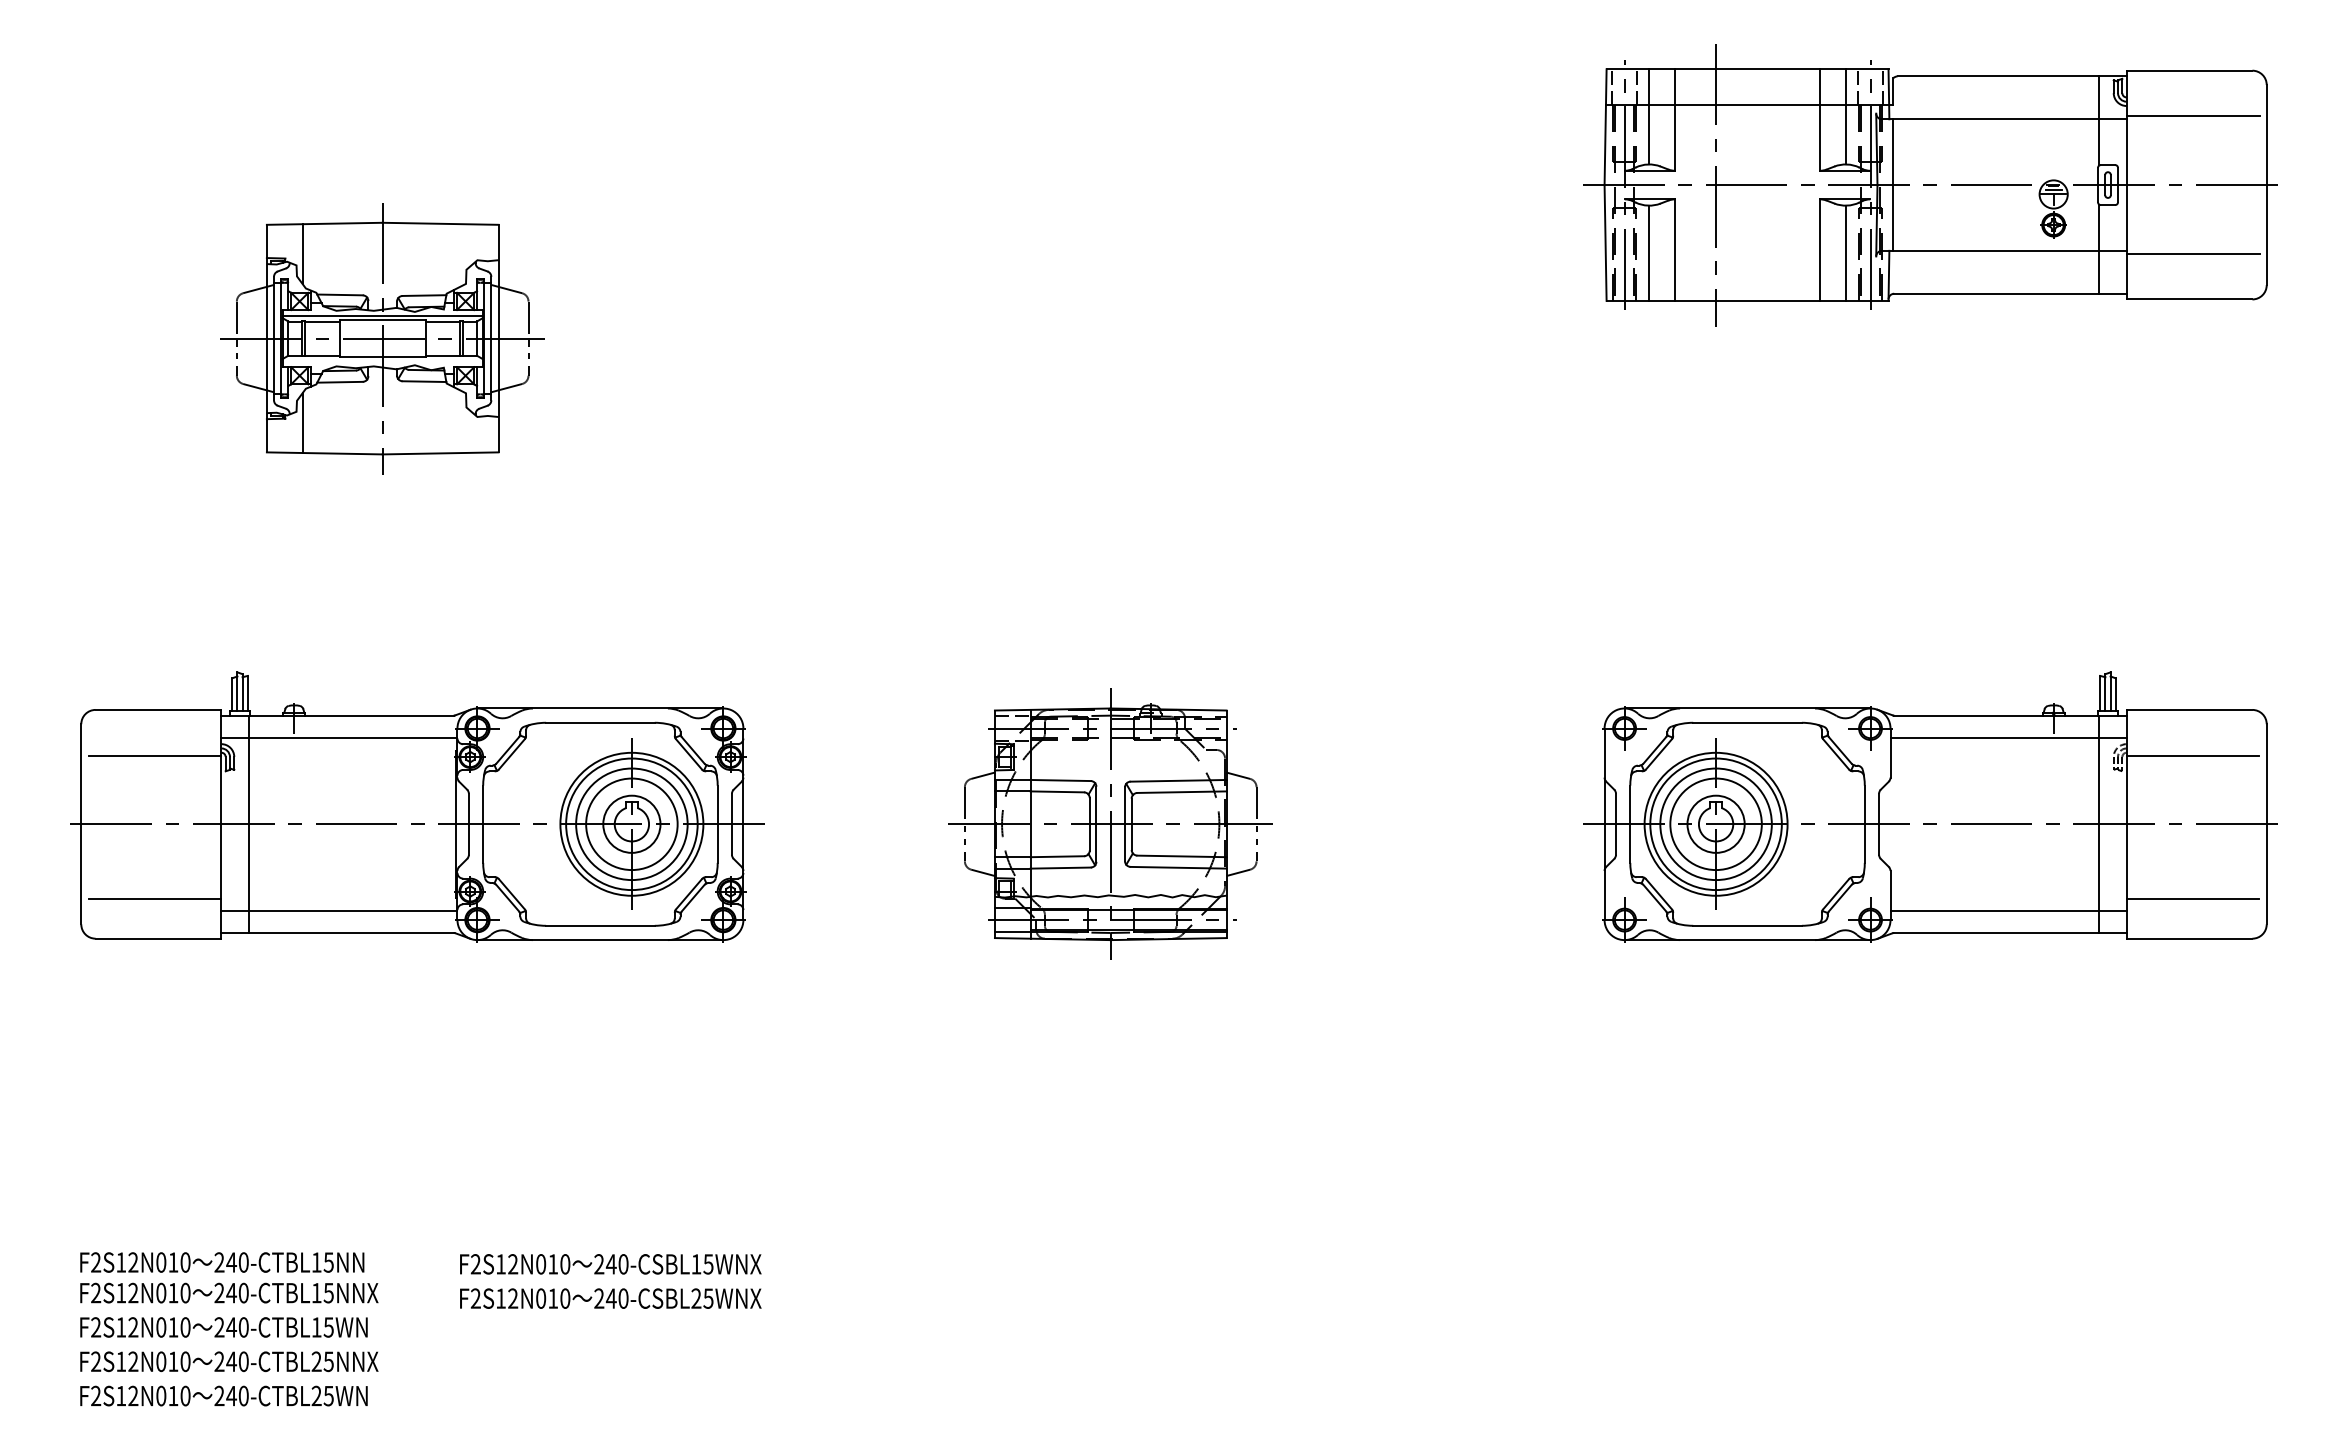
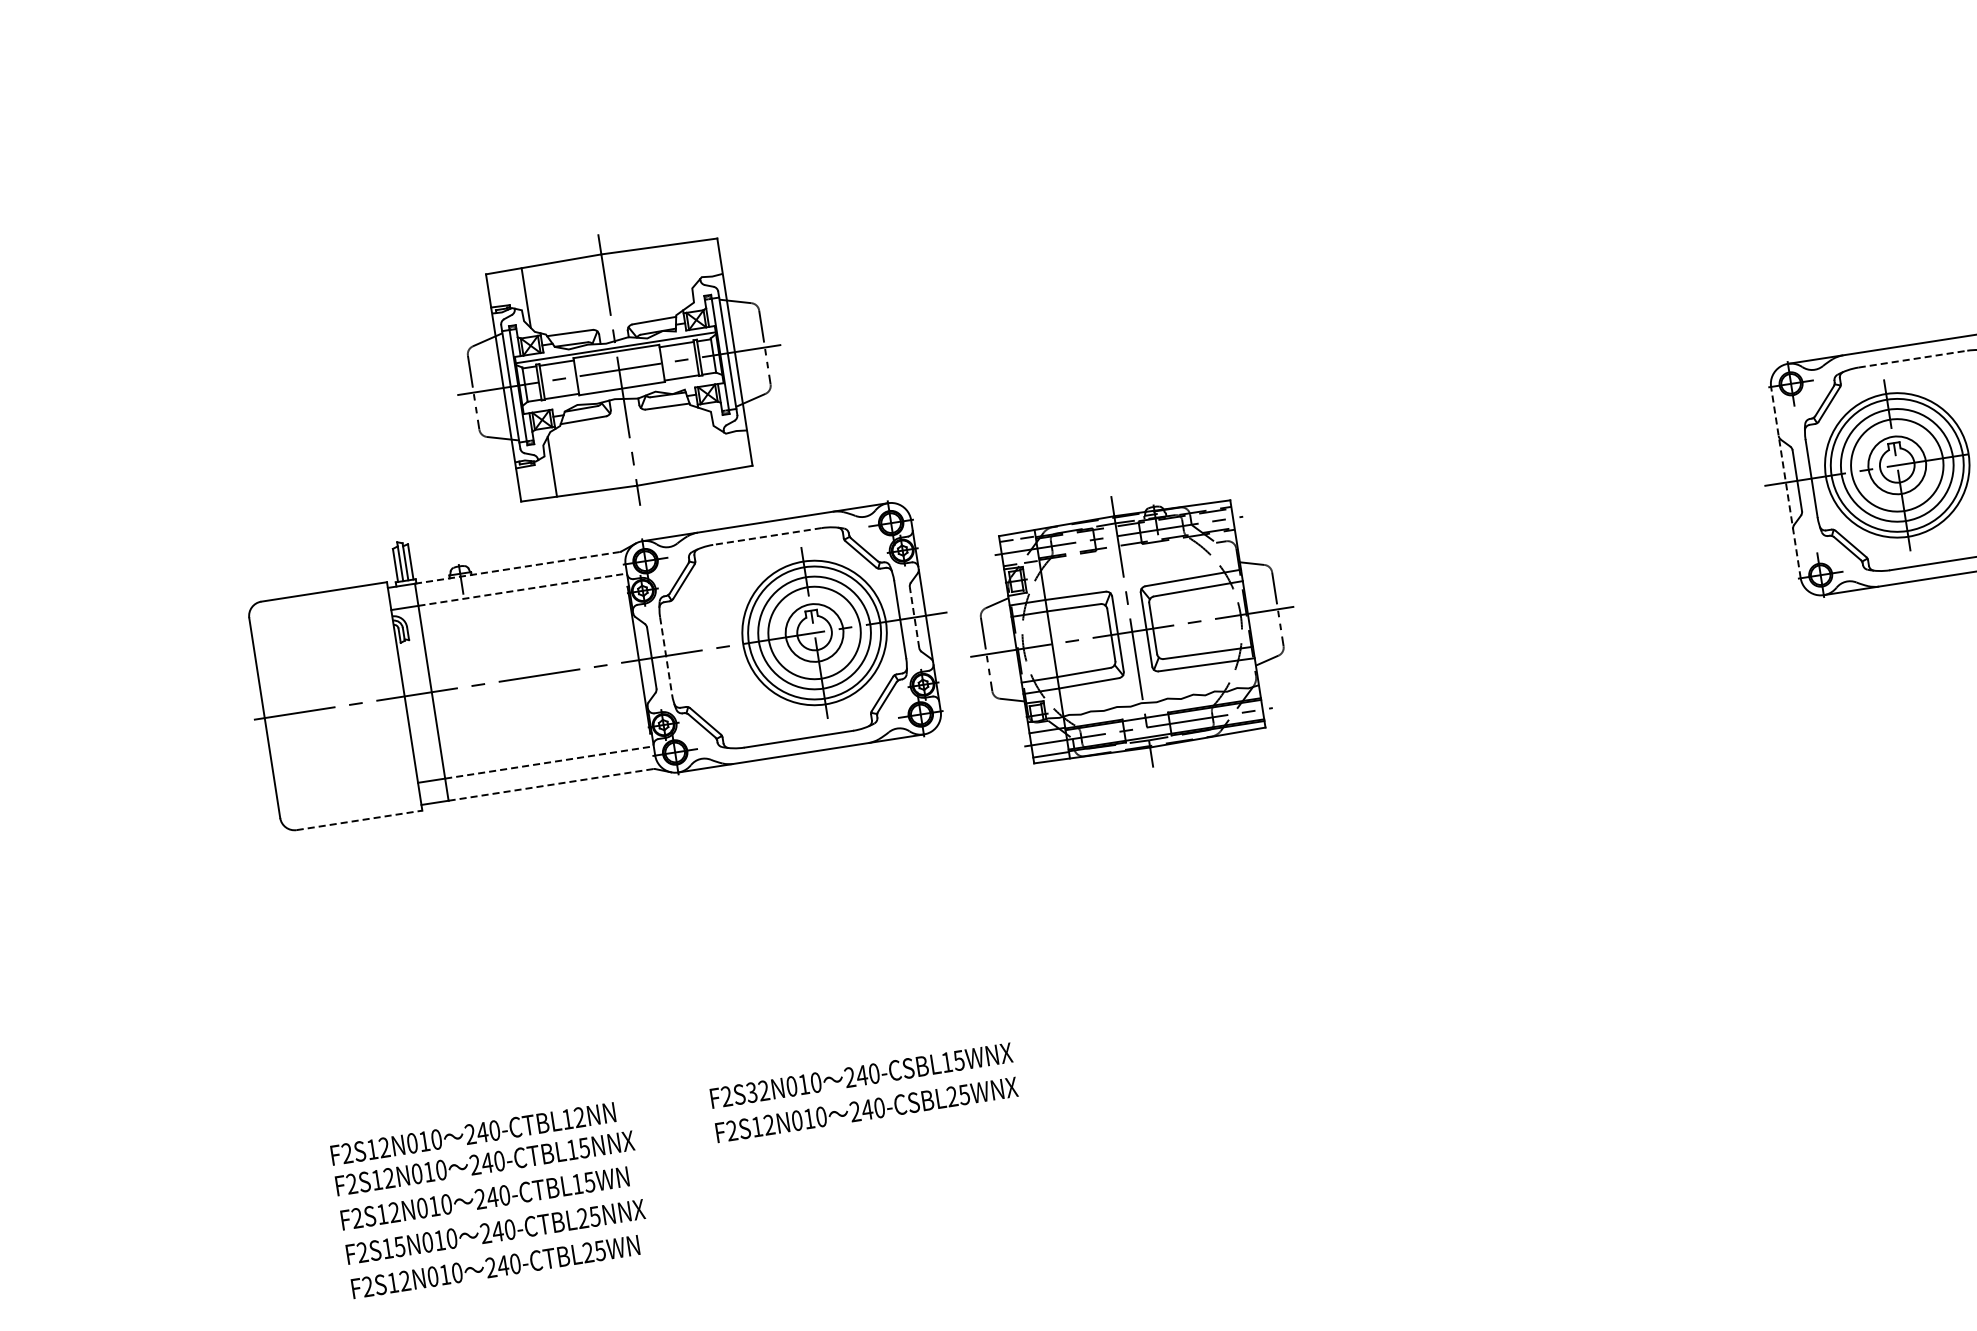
part: (382, 338) -> (619, 369), moved
line: (351, 715) -> (517, 567), solid -> dashed
line: (599, 722) -> (766, 536), solid -> dashed
line: (1748, 722) -> (1913, 358), solid -> dashed
line: (353, 737) -> (523, 589), solid -> dashed
line: (155, 755) -> (328, 637), removed
part: (1110, 823) -> (1131, 631), moved
line: (483, 824) -> (666, 656), solid -> dashed
line: (731, 824) -> (914, 617), solid -> dashed
line: (1604, 824) -> (1785, 482), solid -> dashed
line: (155, 898) -> (350, 780), removed
line: (353, 910) -> (549, 762), solid -> dashed
line: (351, 932) -> (551, 784), solid -> dashed
line: (158, 938) -> (359, 820), solid -> dashed
text: (328, 1262) -> (579, 1117), 240-CTBL15NN -> 240-CTBL12NN
text: (500, 1264) -> (751, 1092), F2S12N010 -> F2S32N010
text: (133, 1361) -> (399, 1246), F2S12N010 -> F2S15N010

